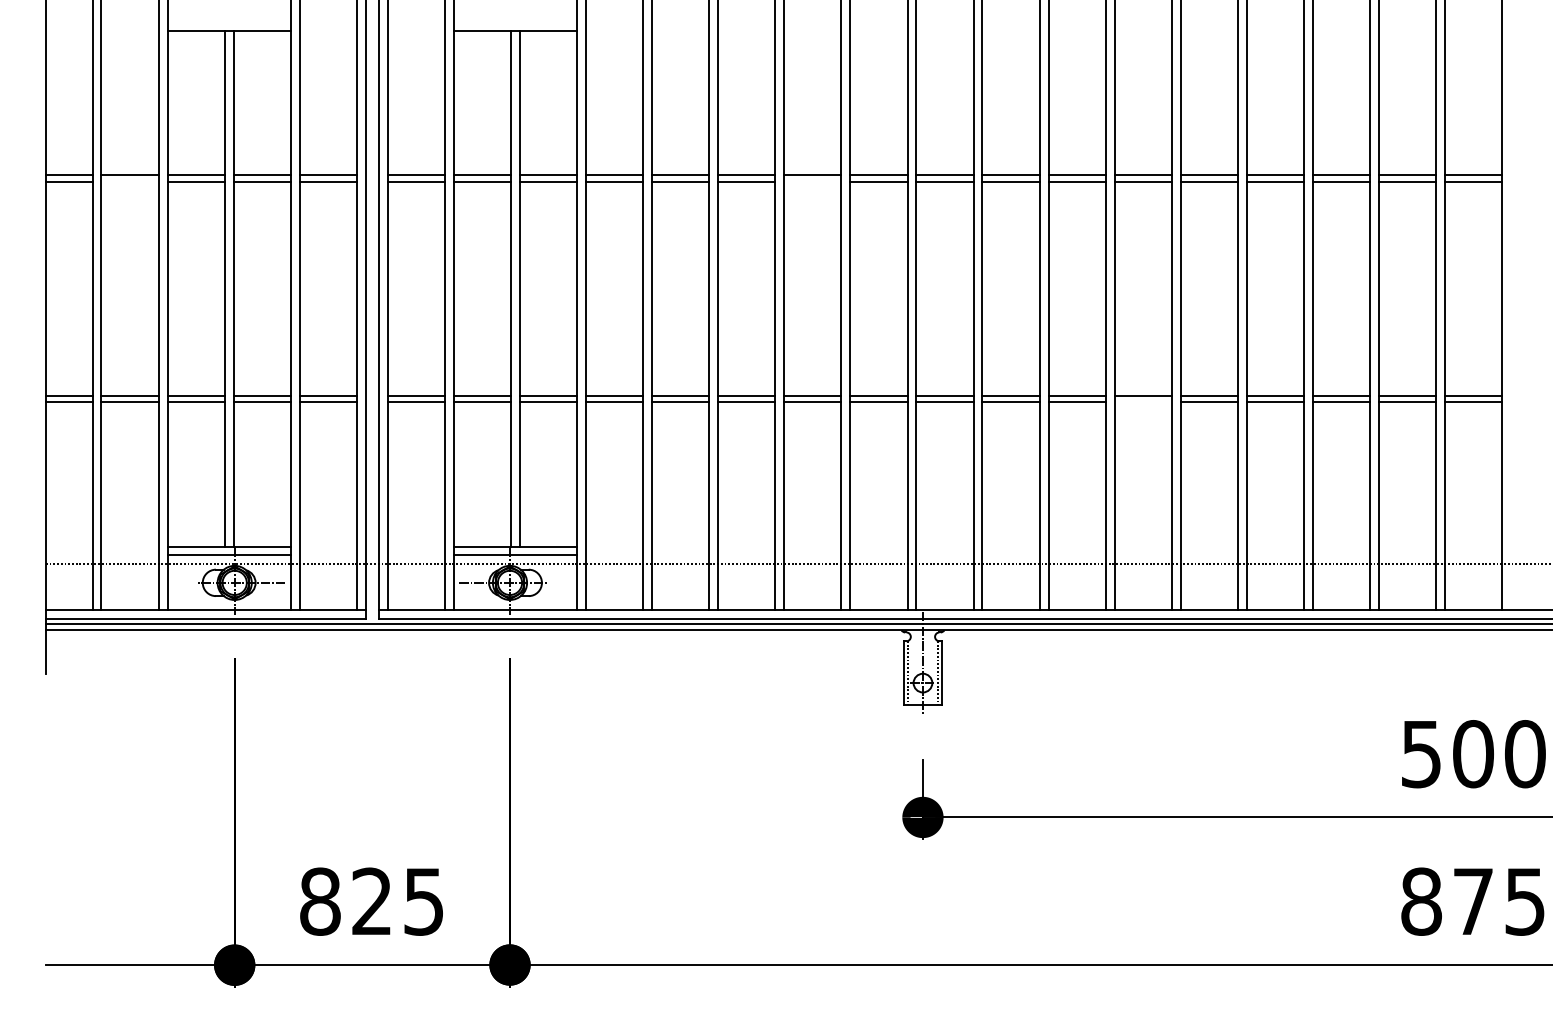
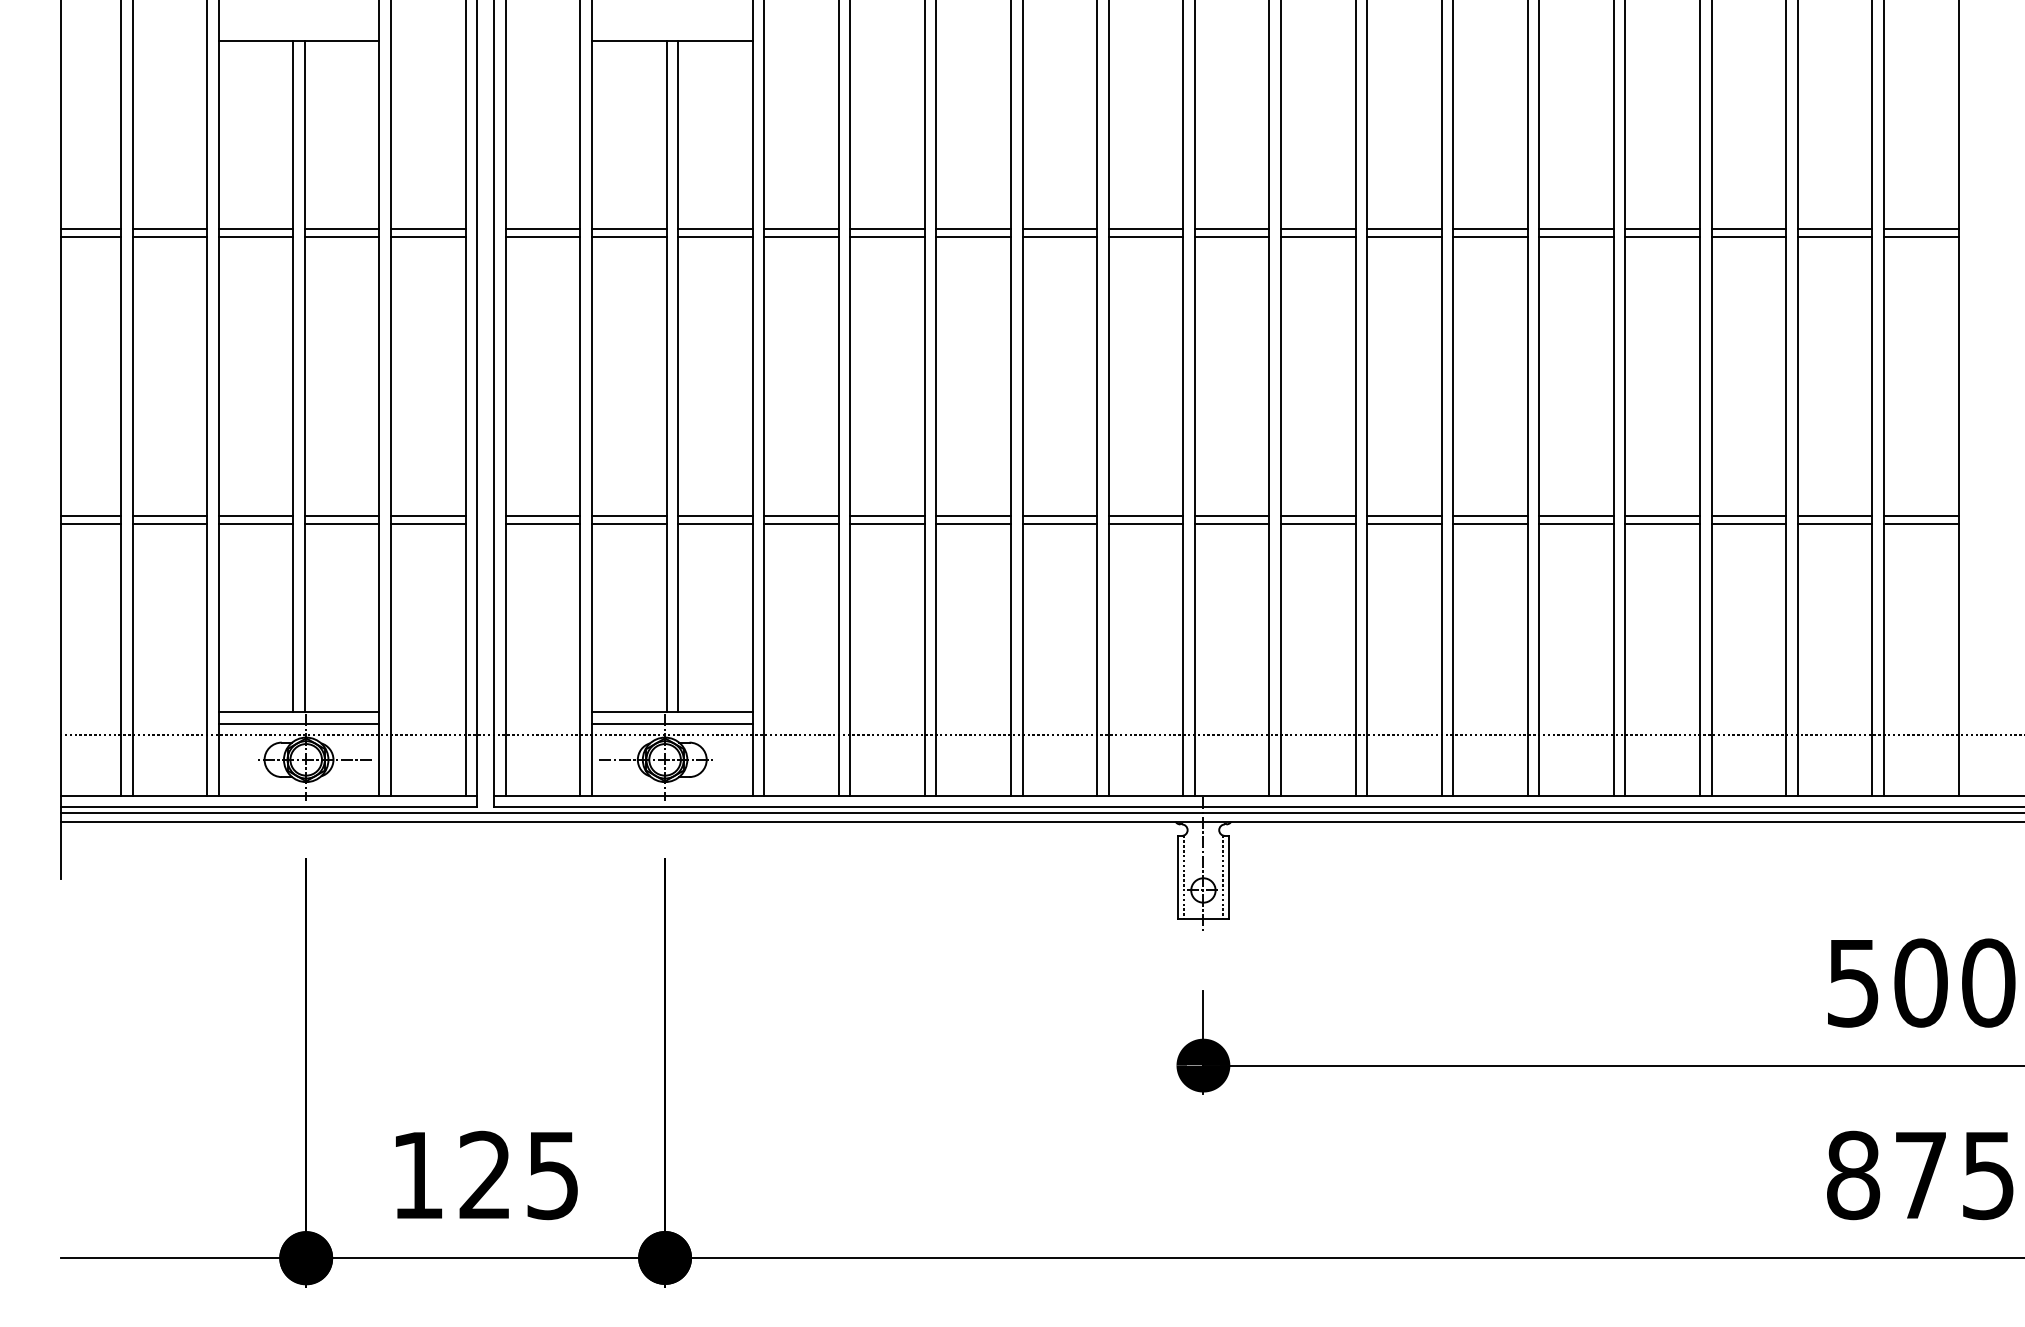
line: (129, 182) -> (169, 237), added
line: (812, 182) -> (1059, 237), added
line: (1143, 402) -> (1490, 524), added
text: (320, 901) -> (417, 1175), 825 -> 125

